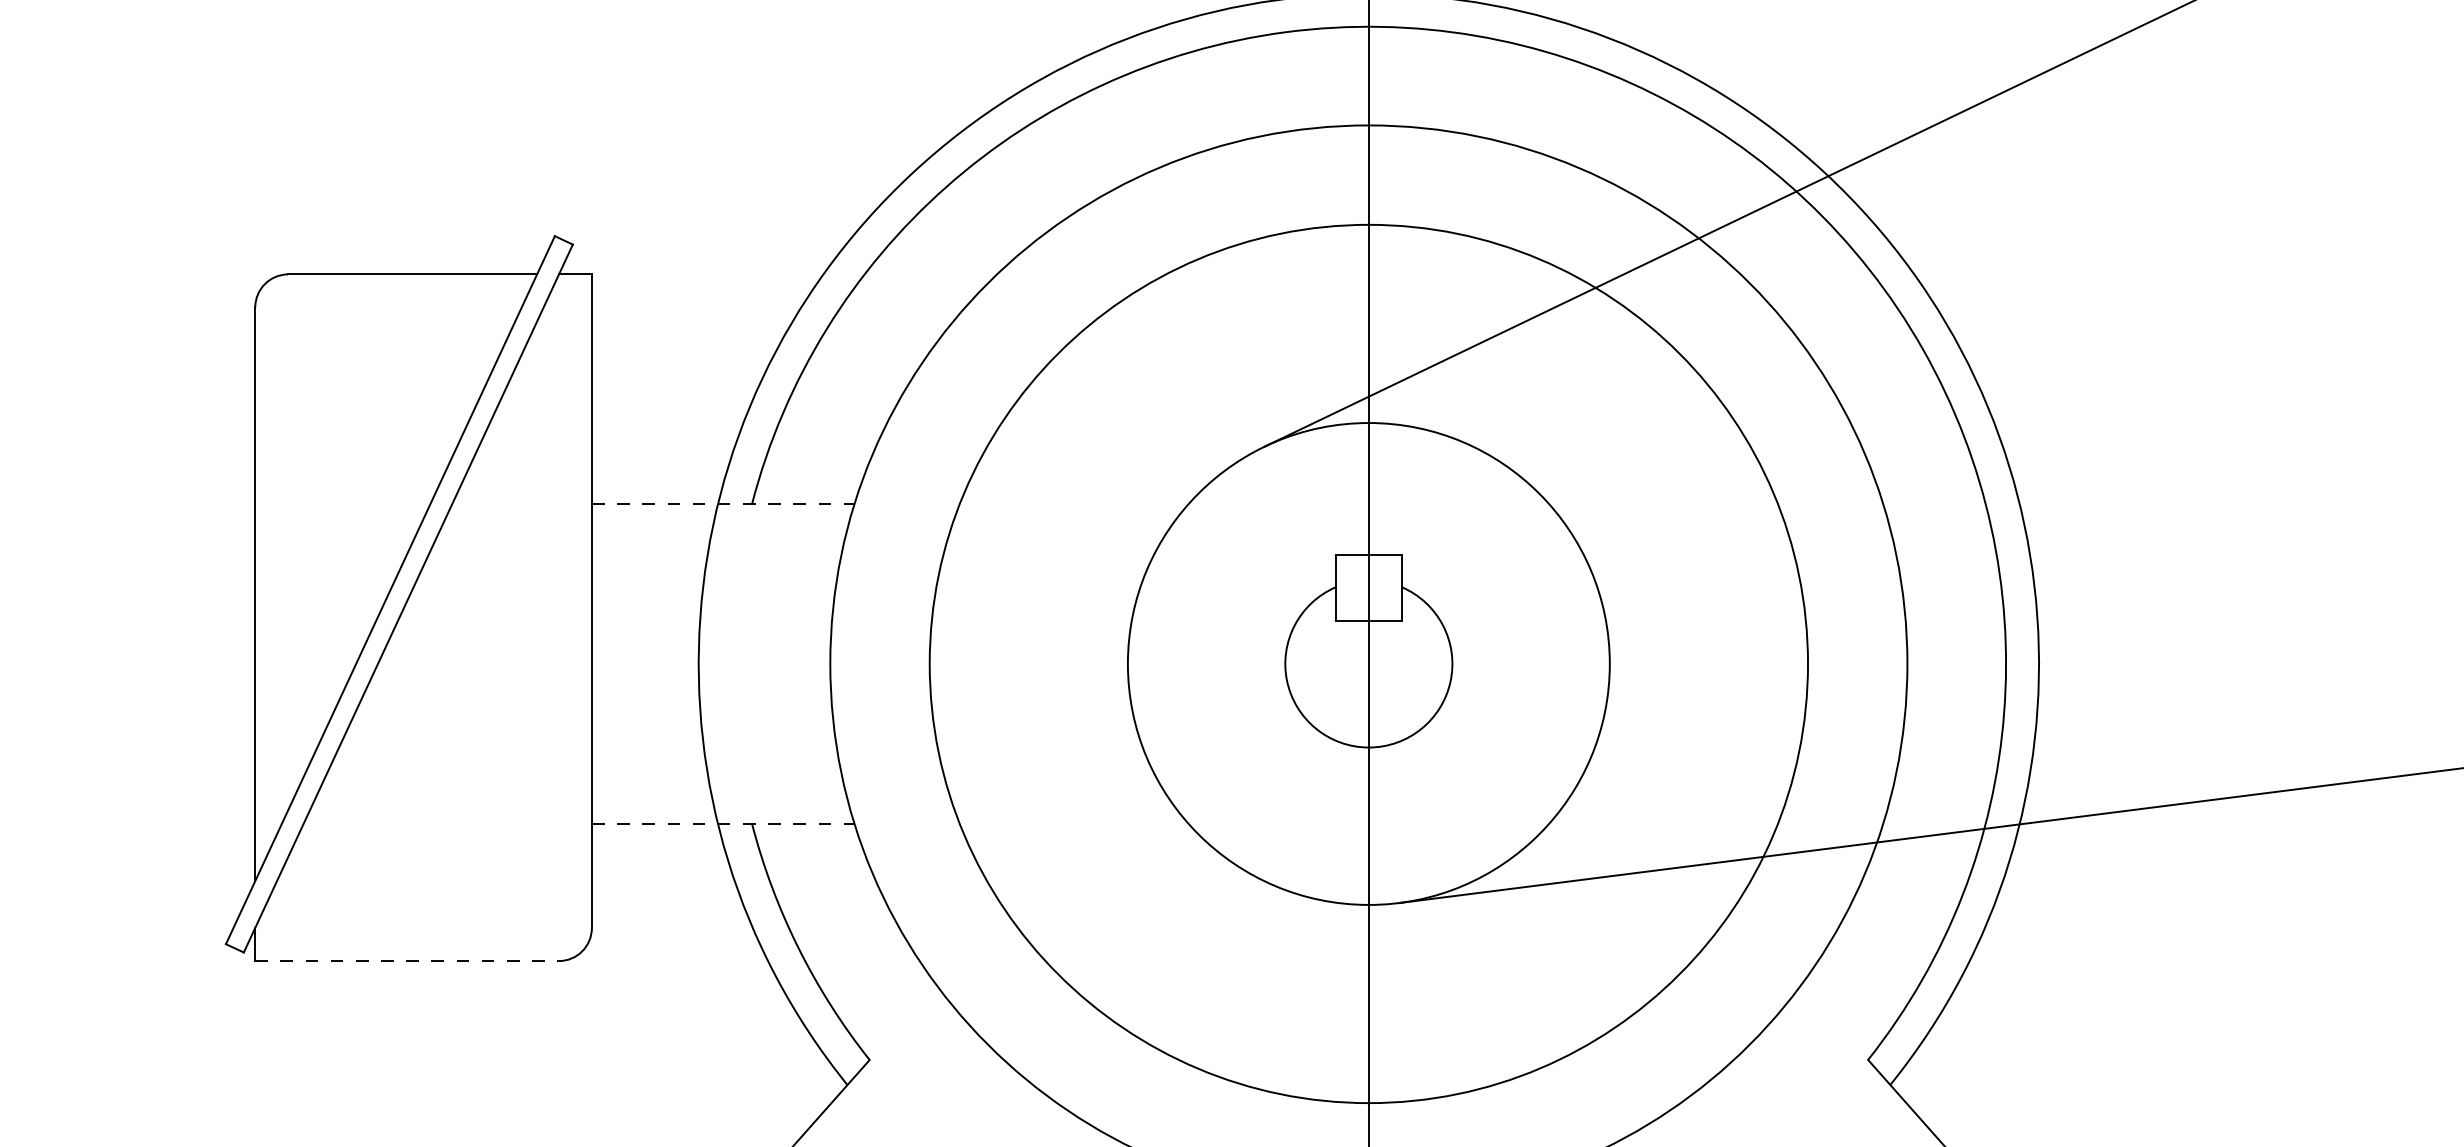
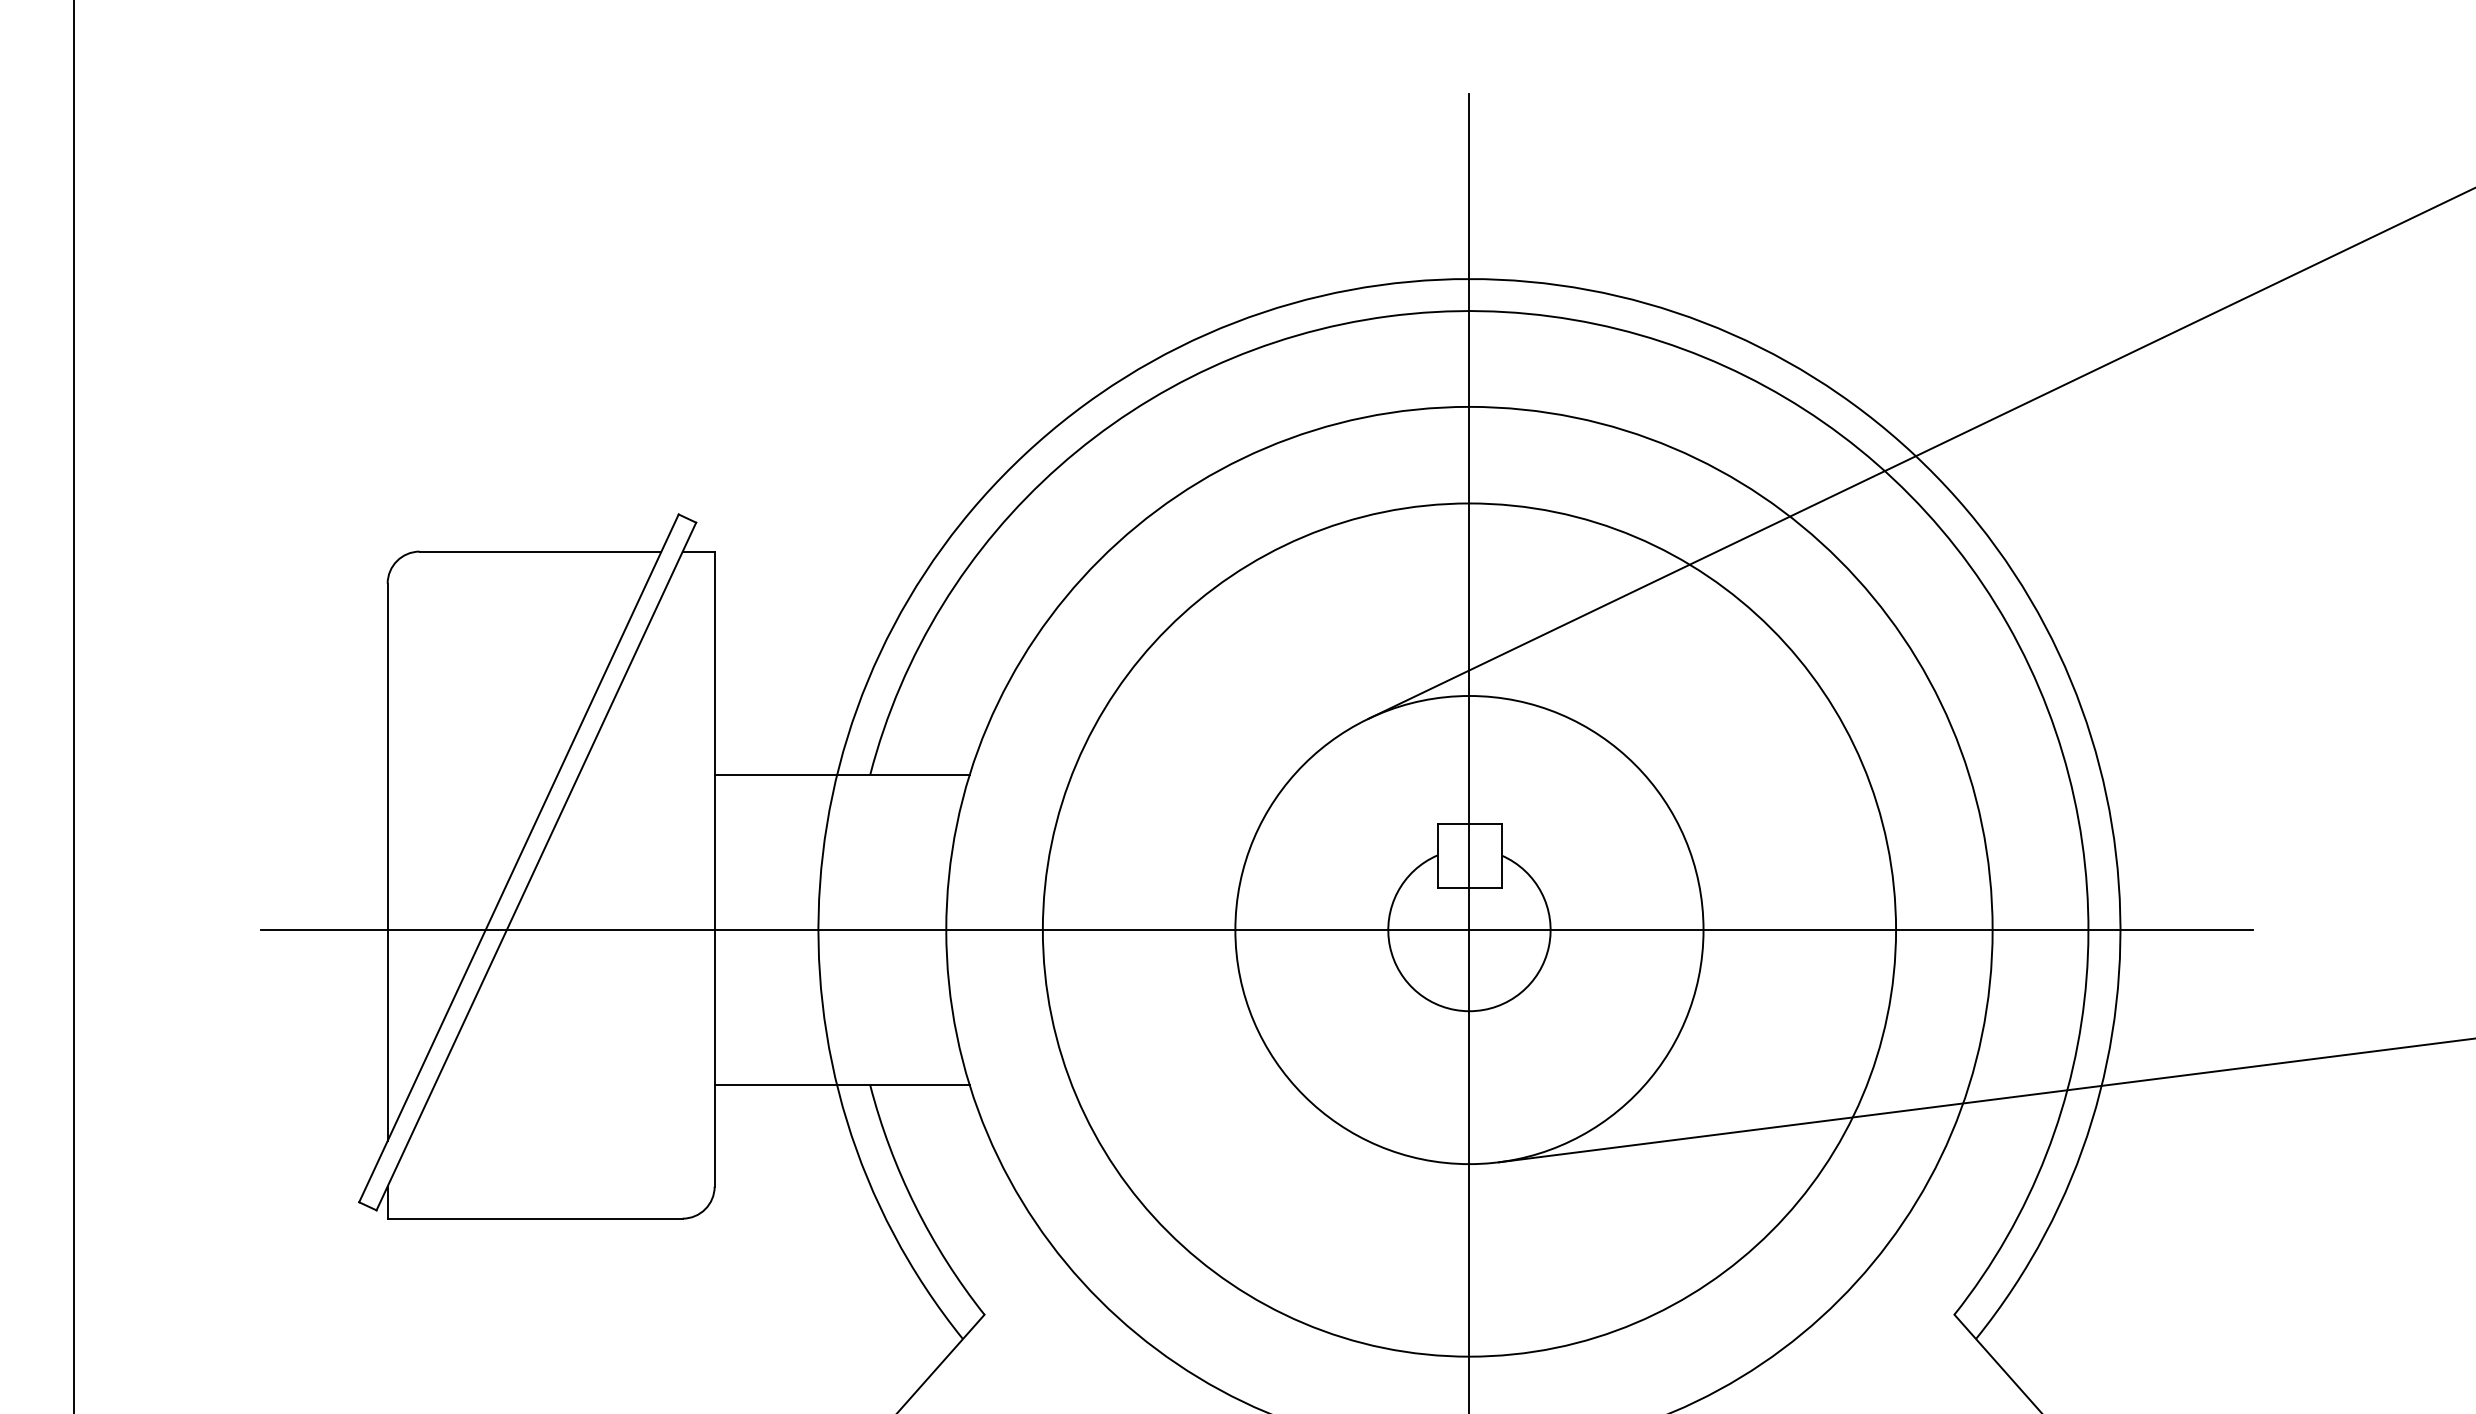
line: (723, 503) -> (842, 774), dashed -> solid
line: (1149, 664) -> (1256, 930), added
line: (723, 823) -> (842, 1085), dashed -> solid
line: (407, 960) -> (535, 1218), dashed -> solid

